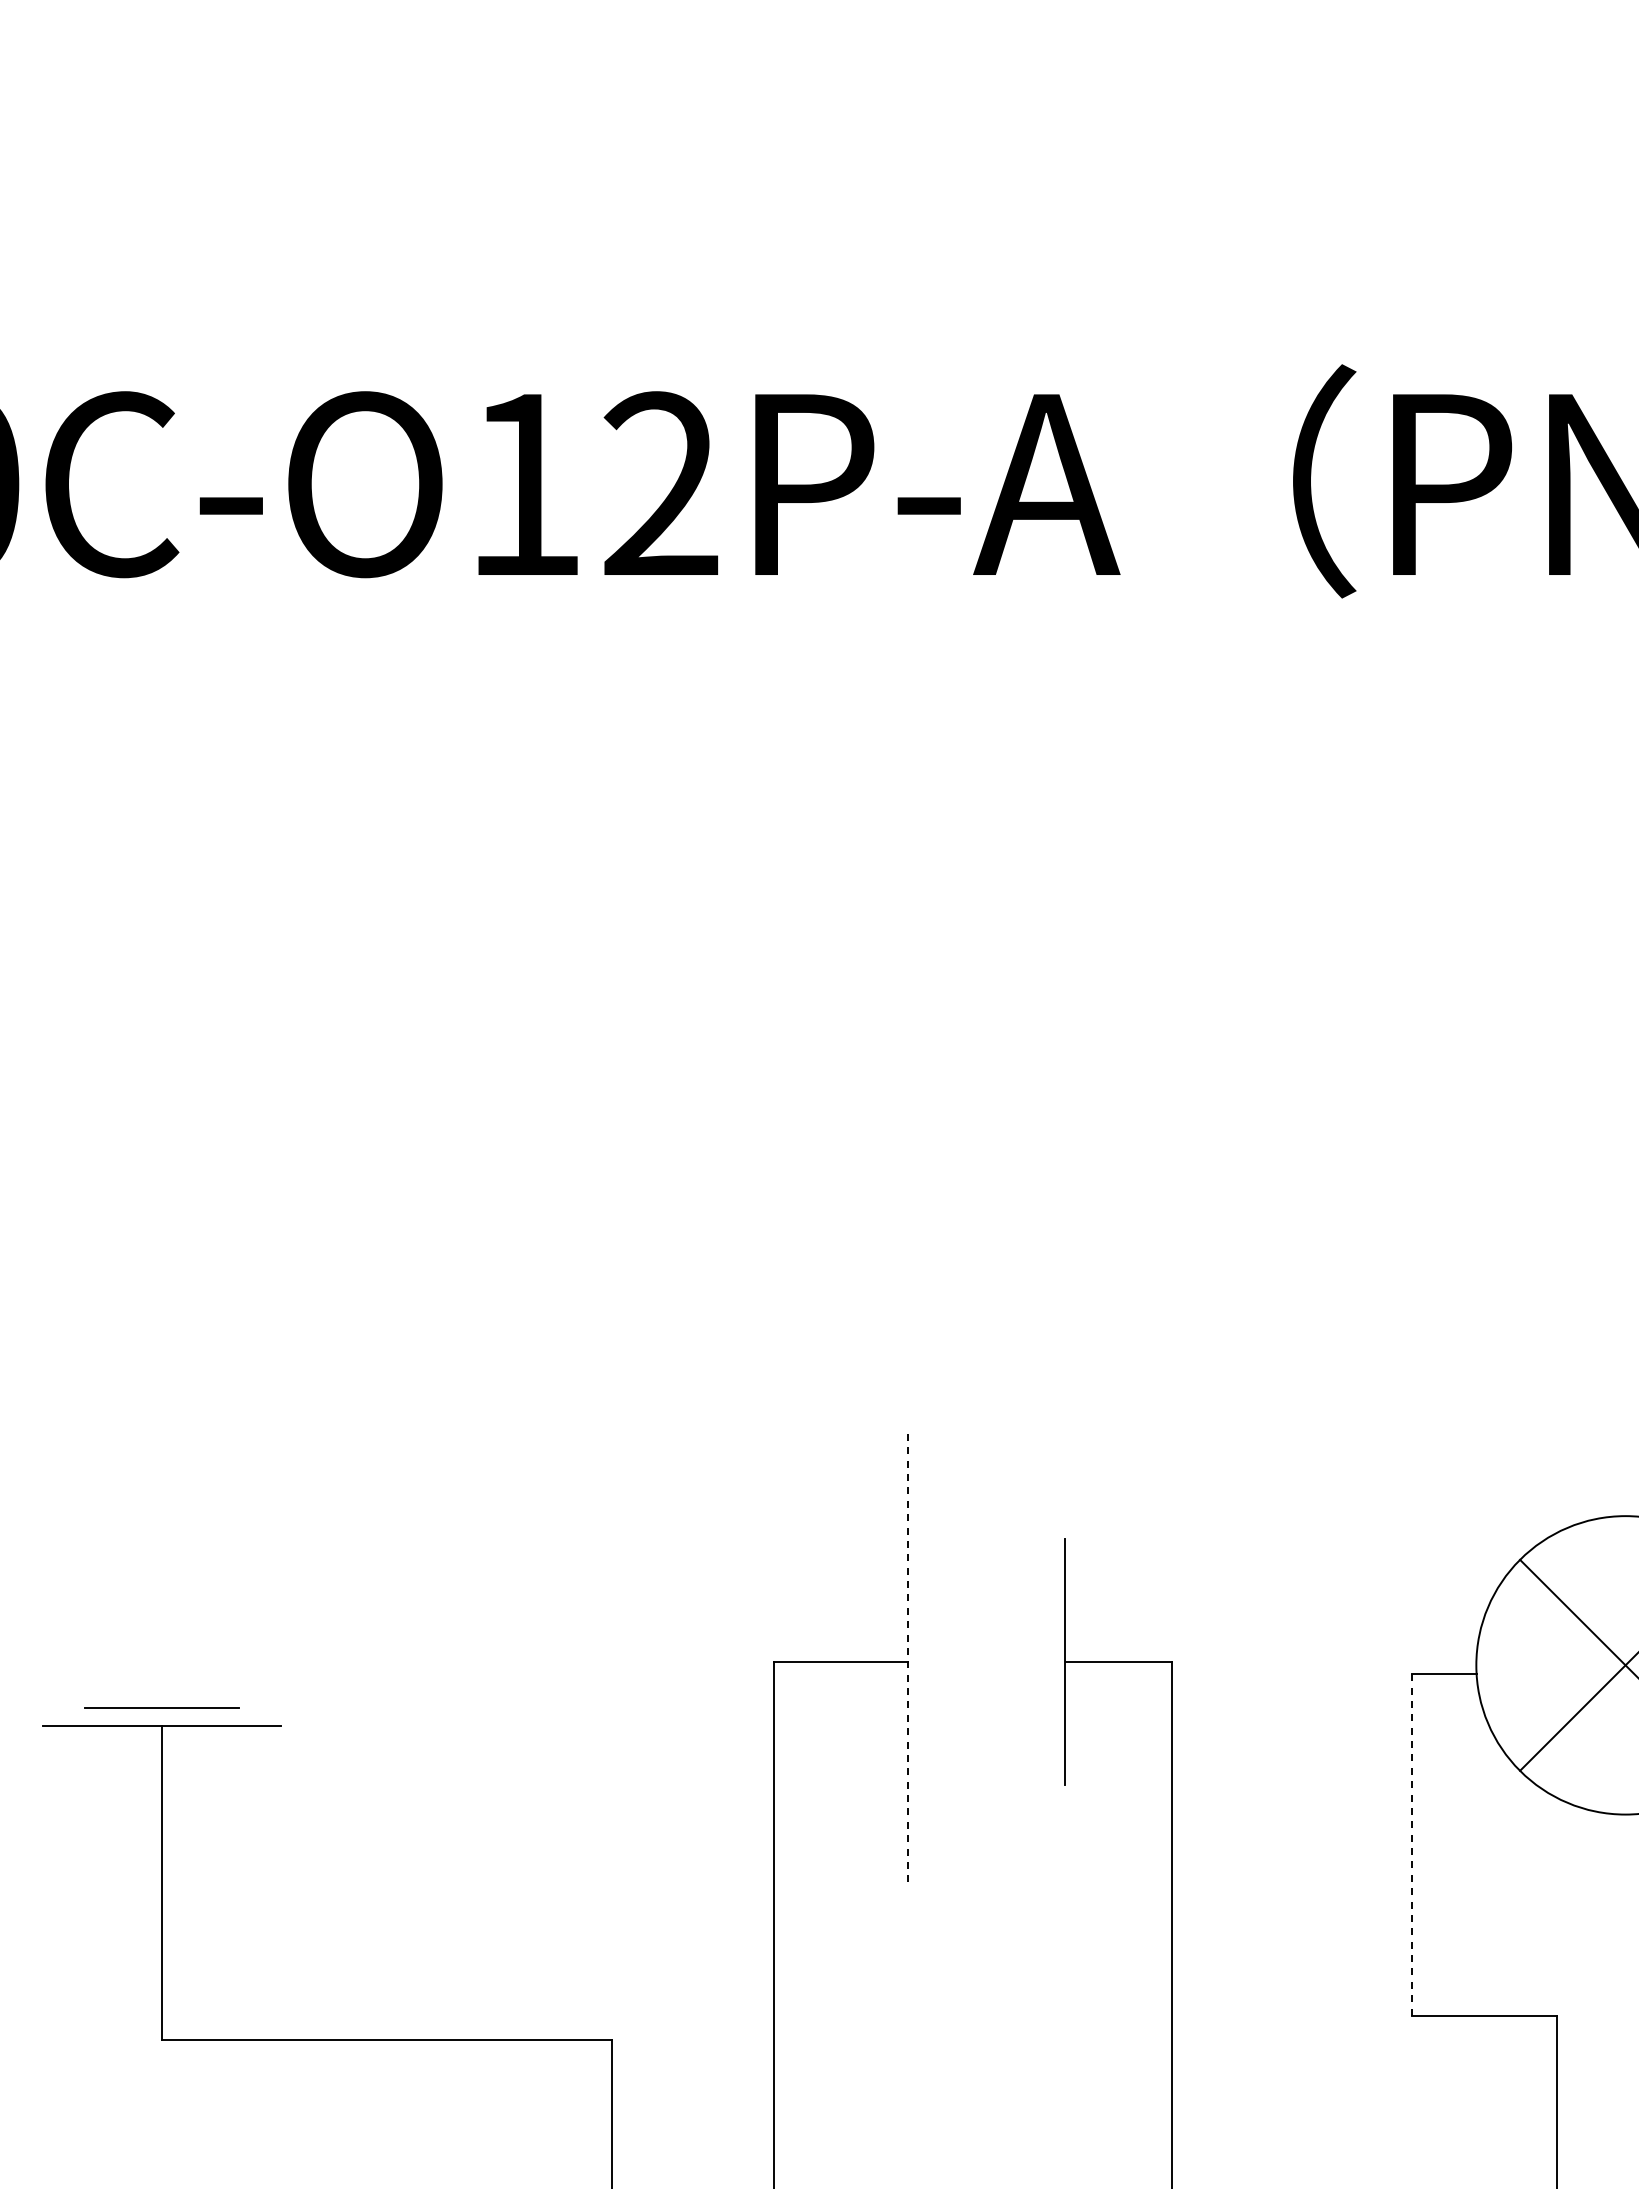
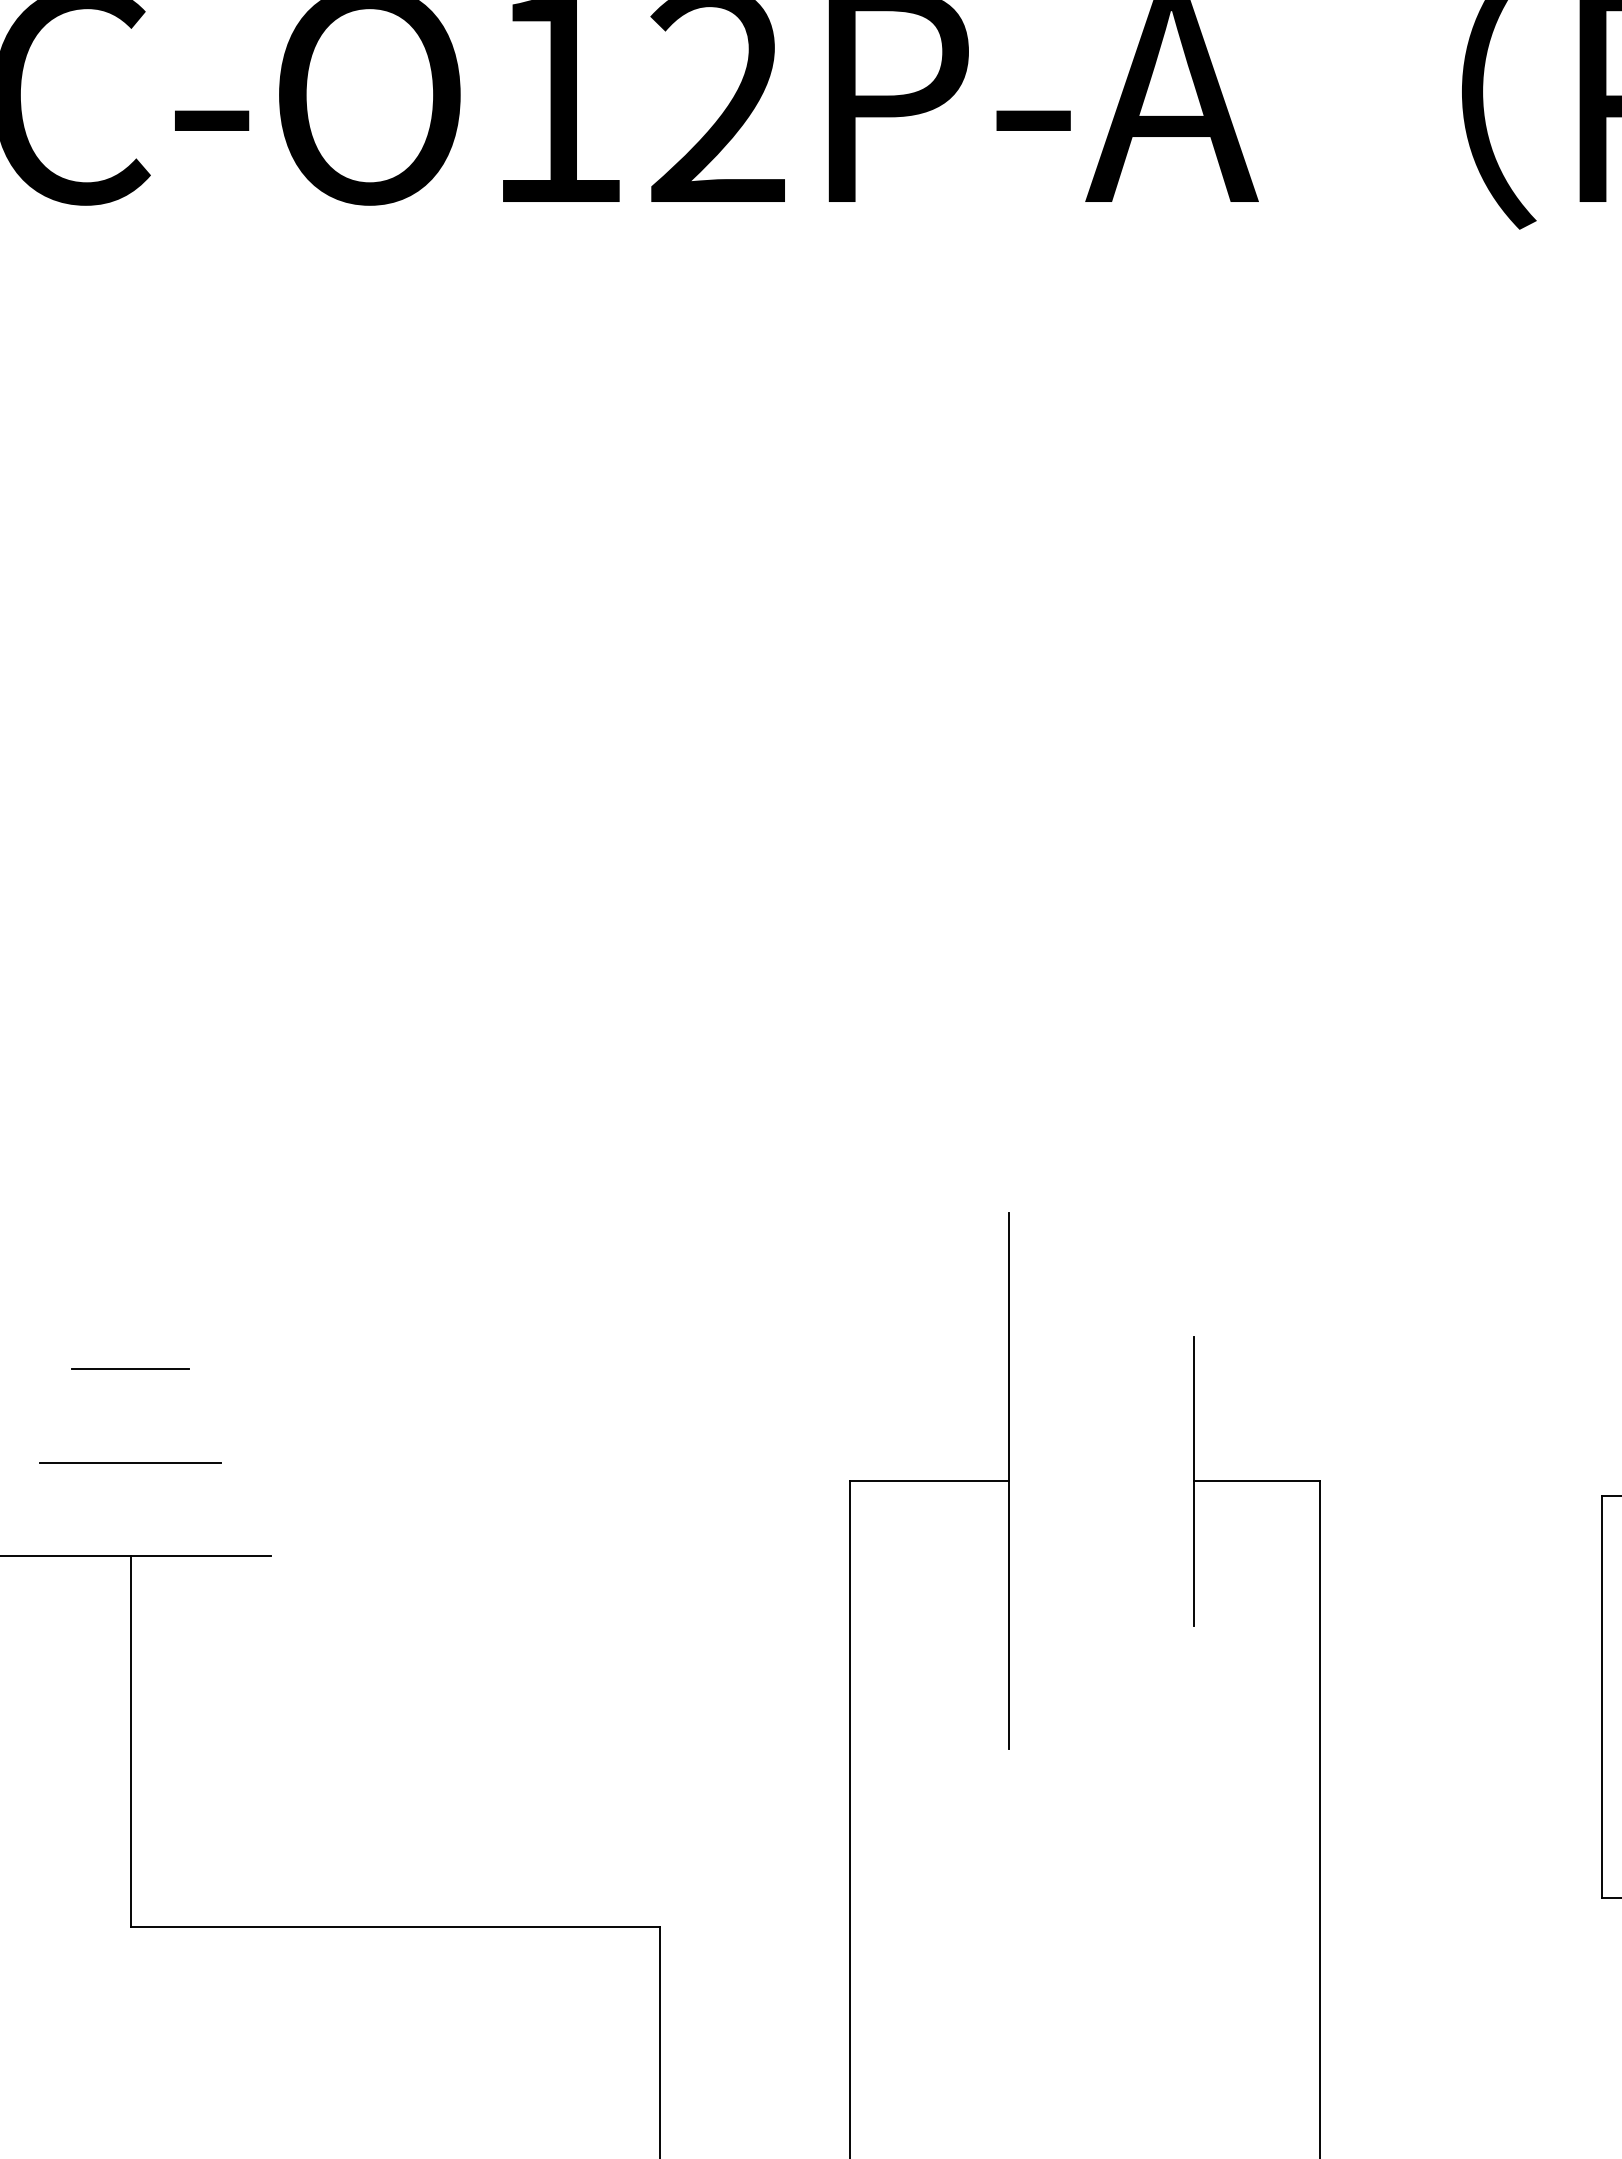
line: (162, 1565) -> (130, 1368), added
line: (908, 1661) -> (1009, 1481), dashed -> solid
line: (161, 1707) -> (129, 1462), moved
line: (1412, 1844) -> (1602, 1696), dashed -> solid

